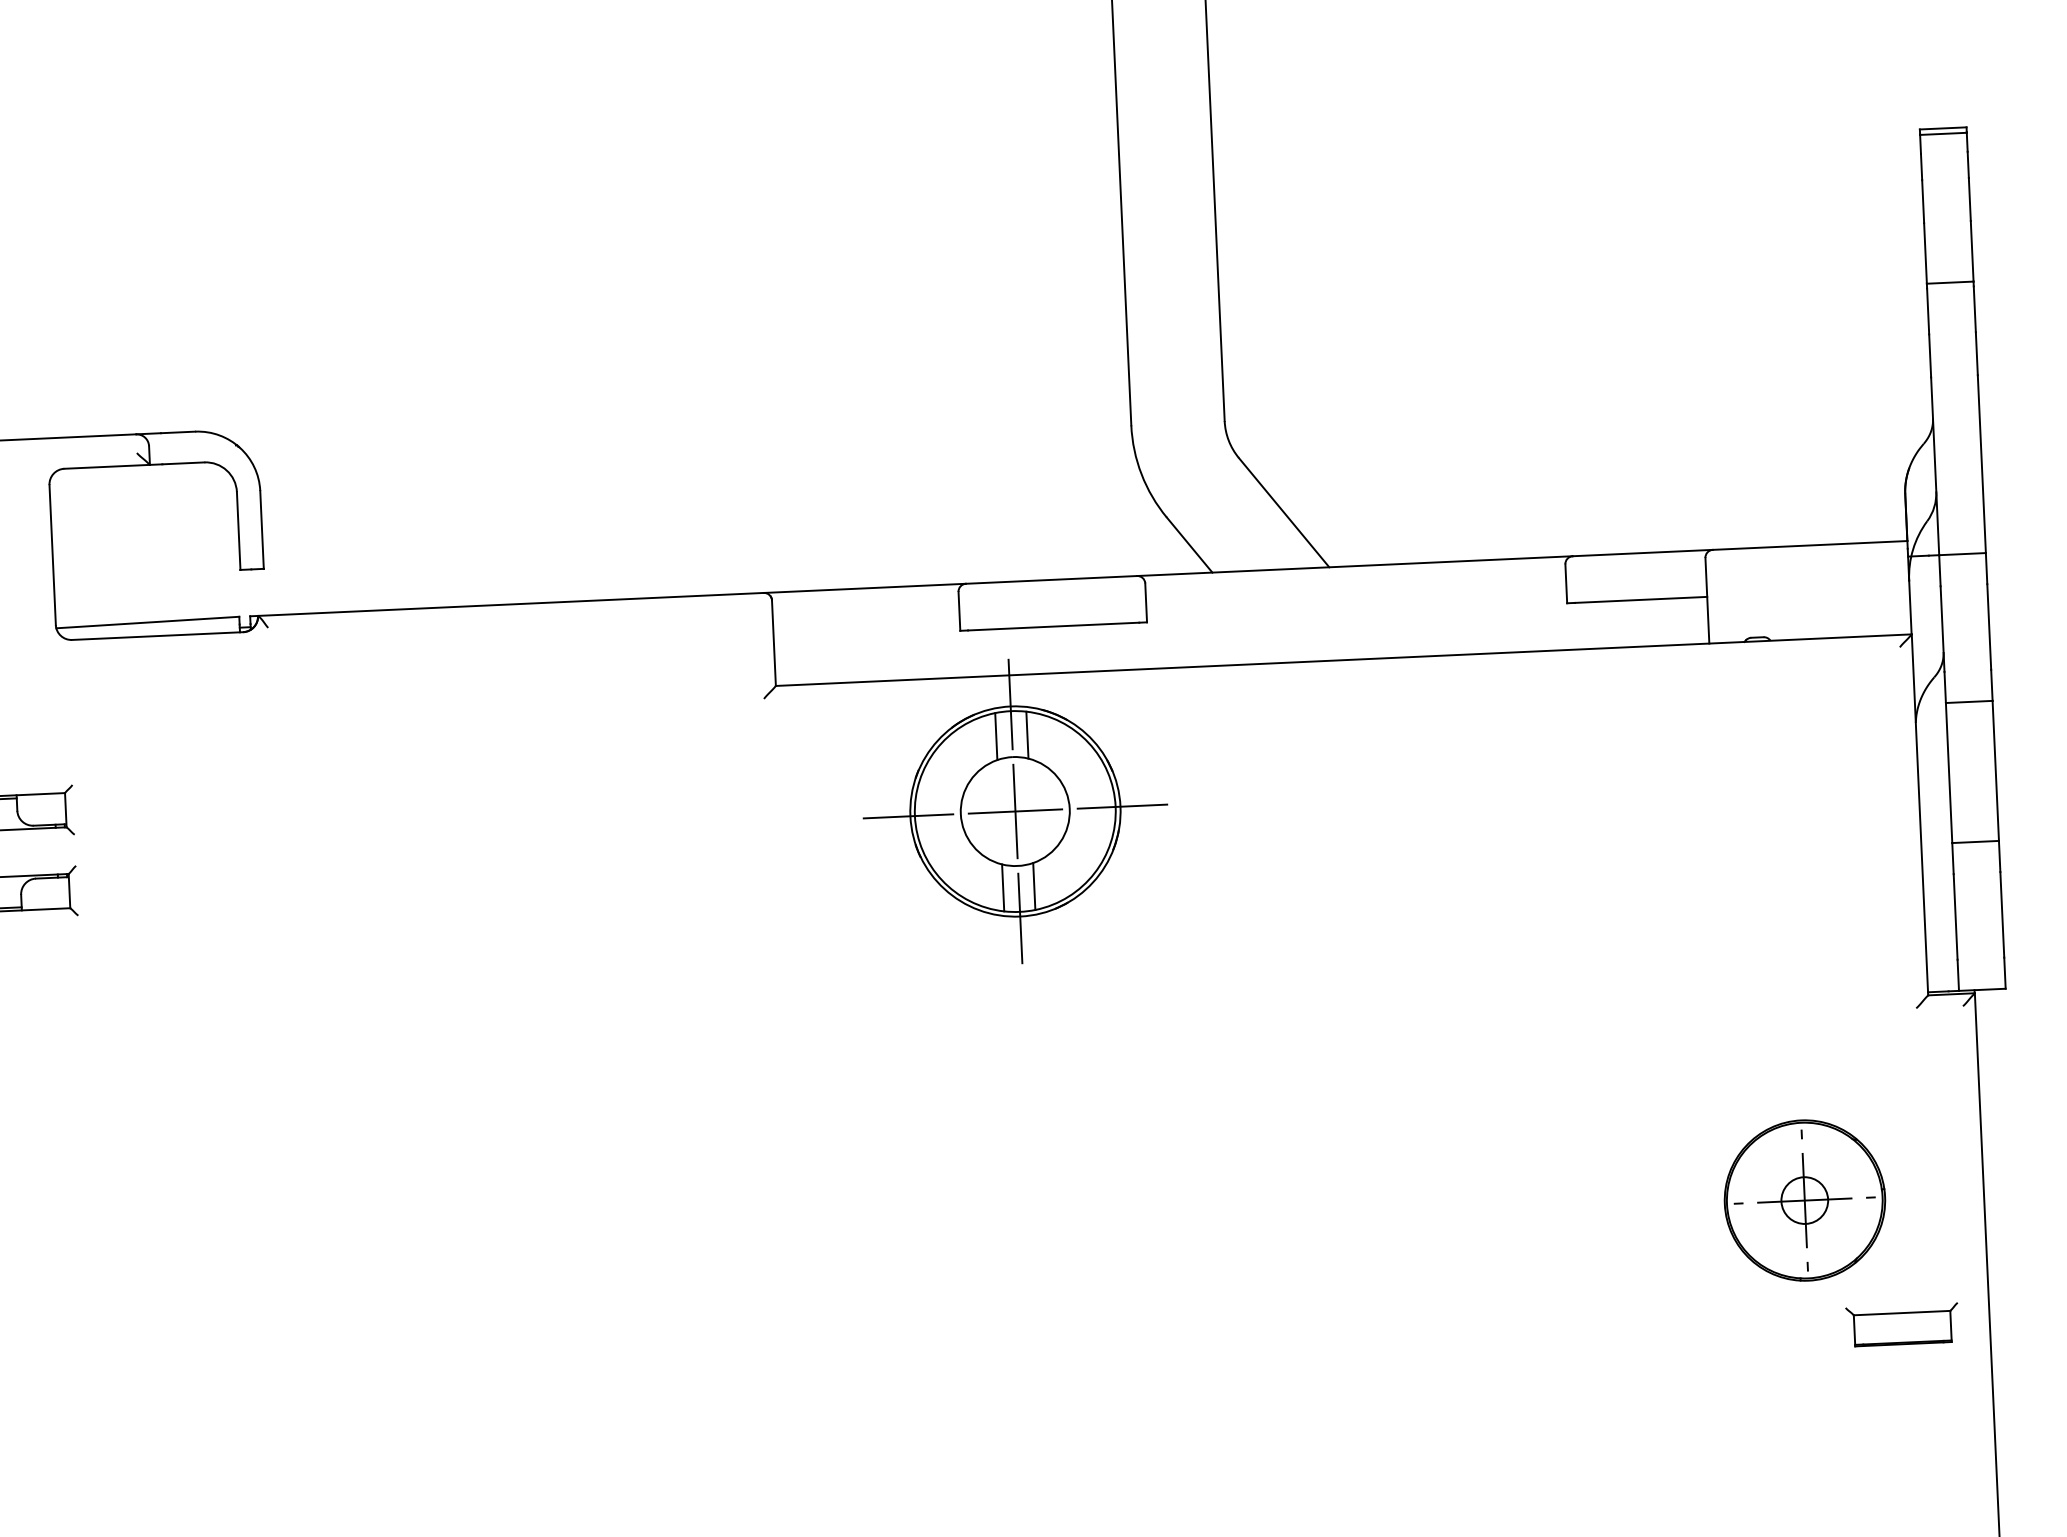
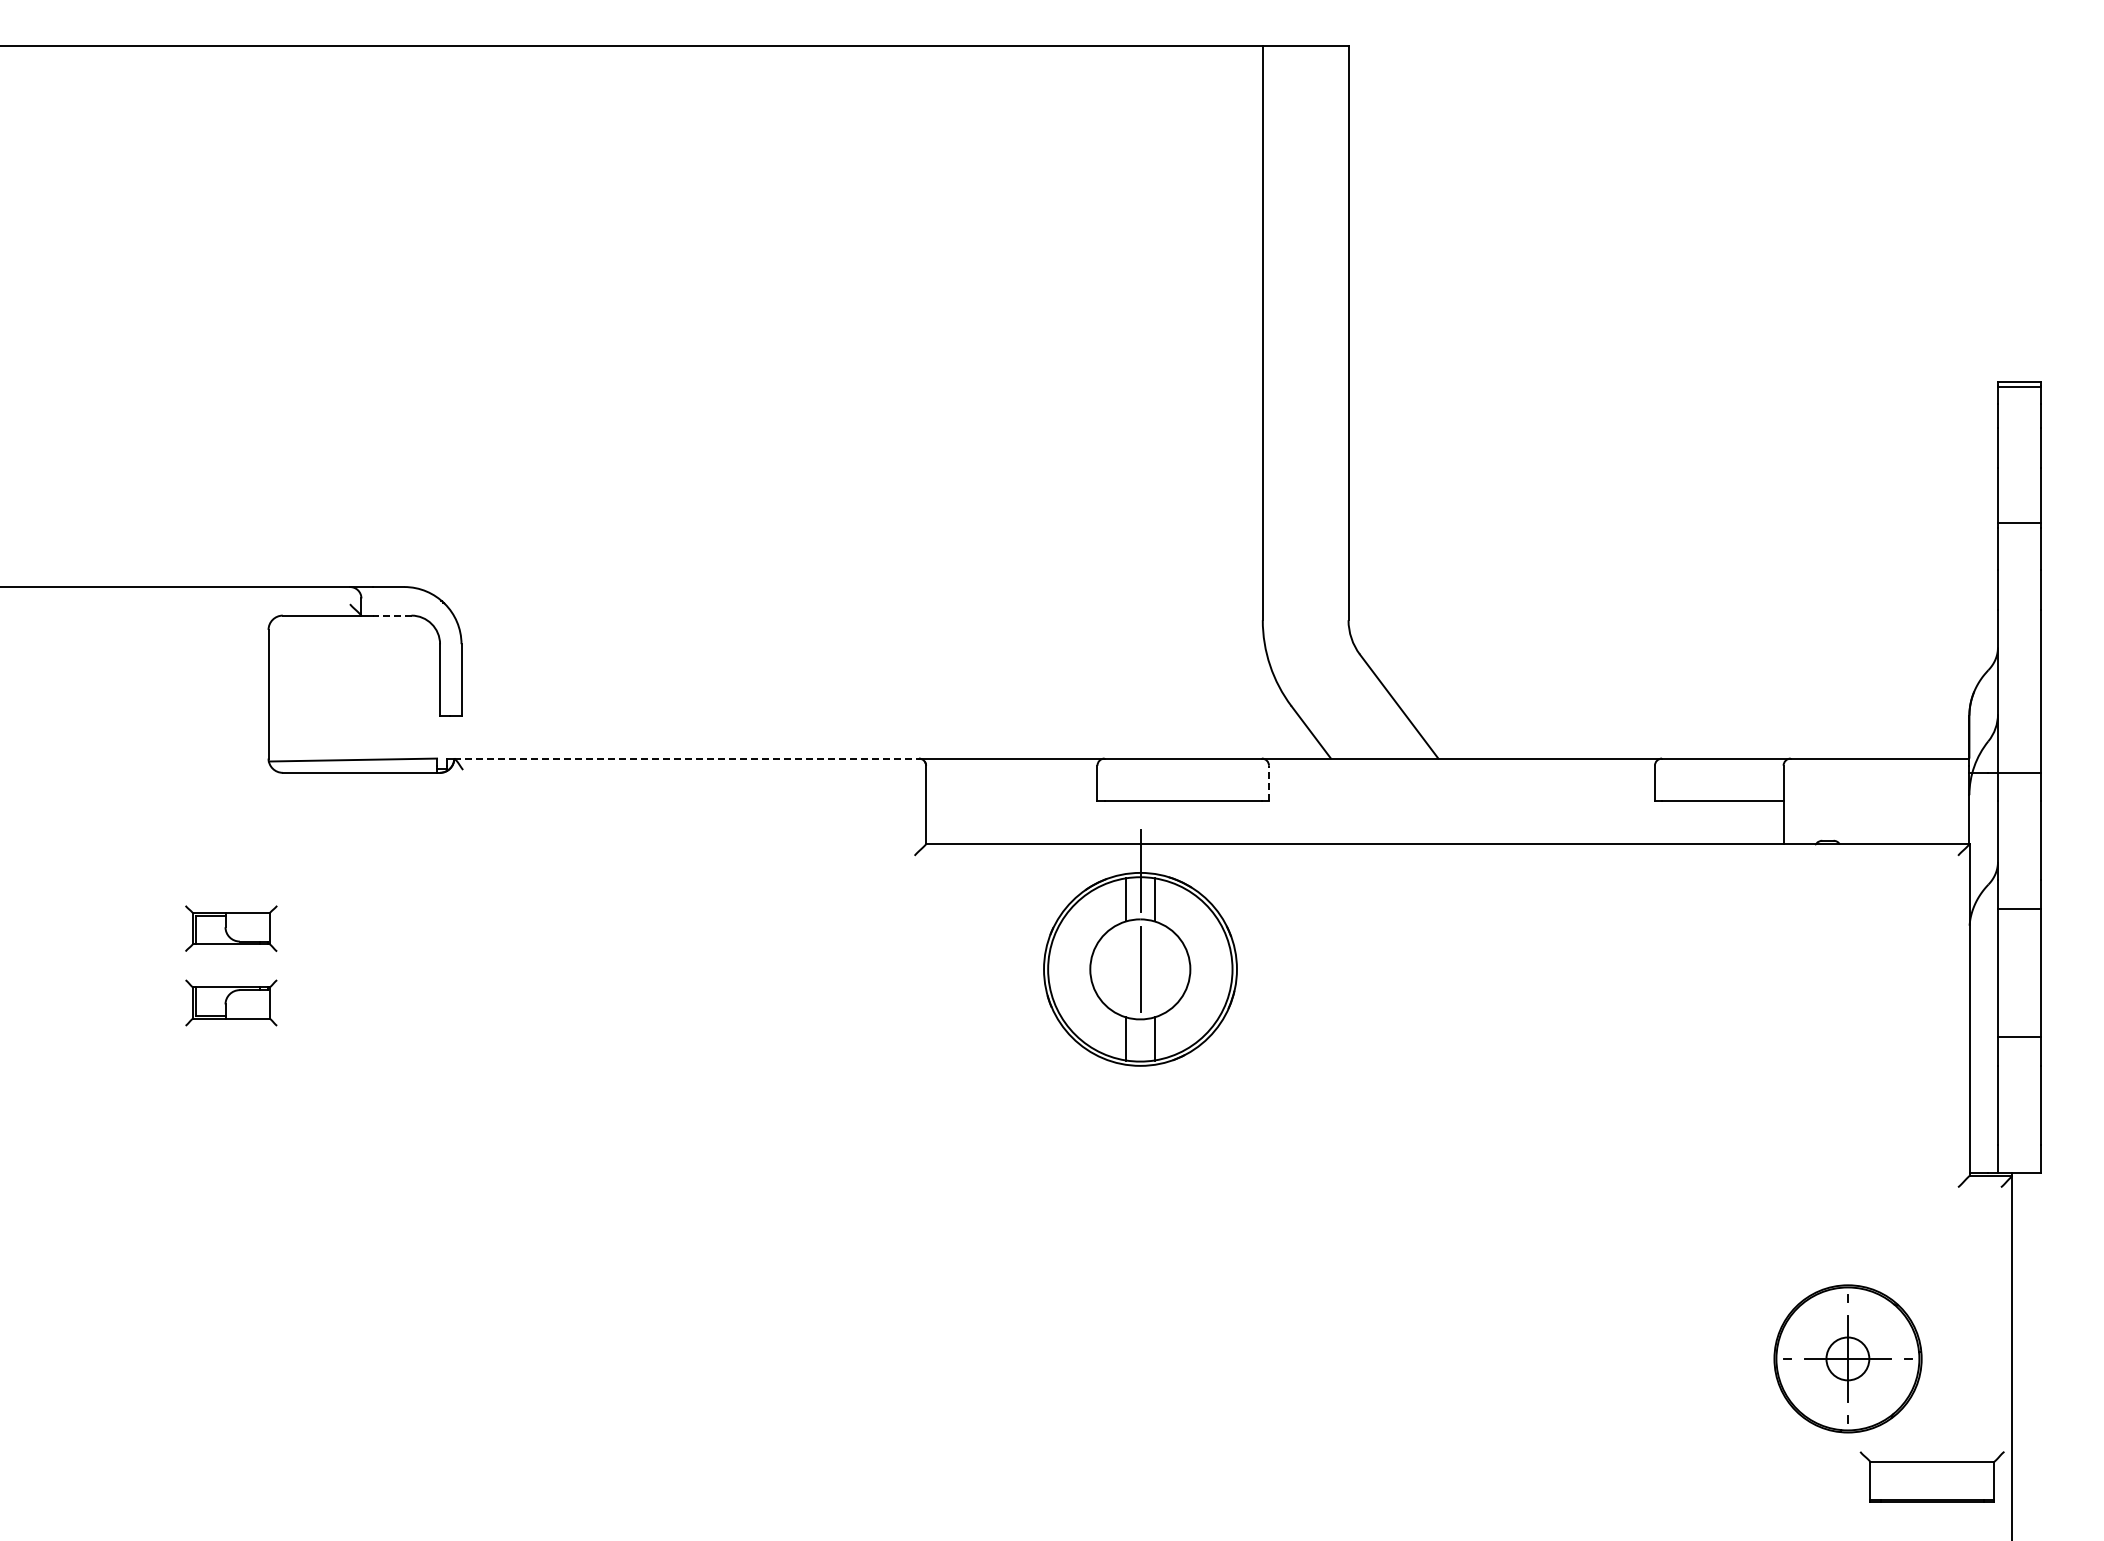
line: (182, 463) -> (391, 615), solid -> dashed
line: (1145, 602) -> (1268, 783), solid -> dashed
line: (511, 604) -> (687, 758), solid -> dashed
line: (1122, 806) -> (1238, 969), removed
line: (1015, 811) -> (1140, 969), removed
line: (908, 816) -> (1042, 969), removed
line: (1020, 918) -> (1140, 1067), removed
part: (1902, 1324) -> (1932, 1476), size x1.4

